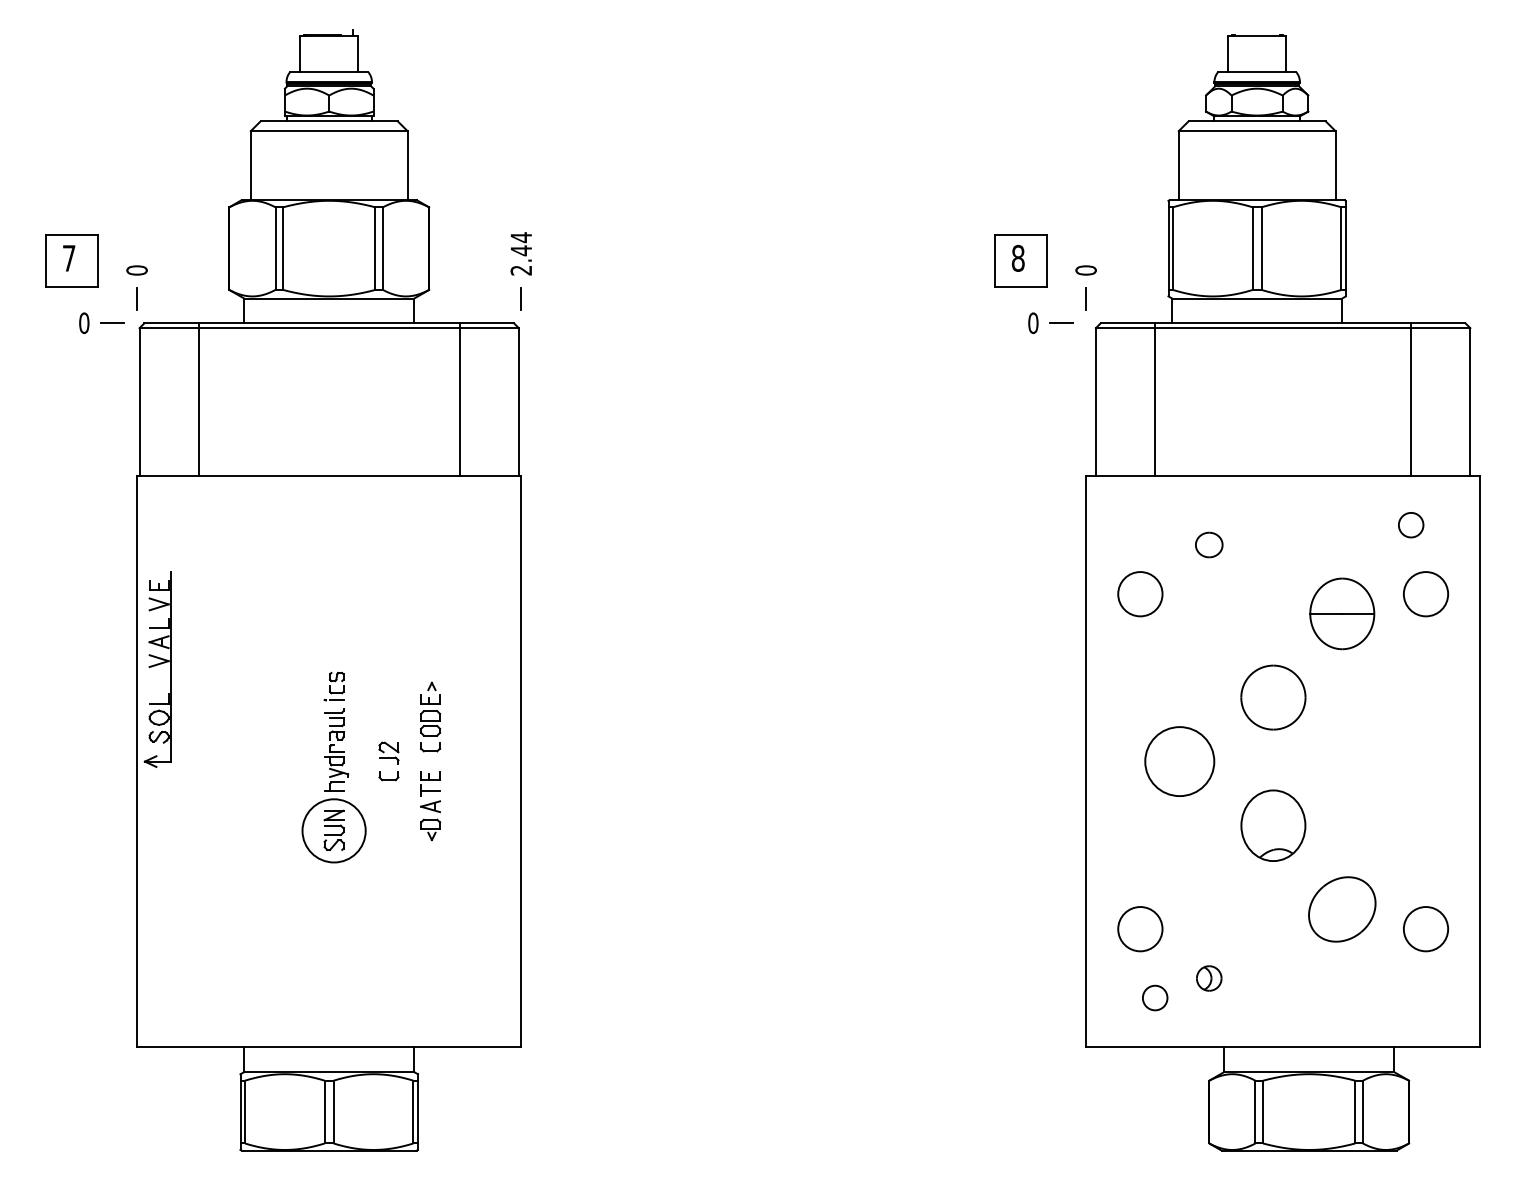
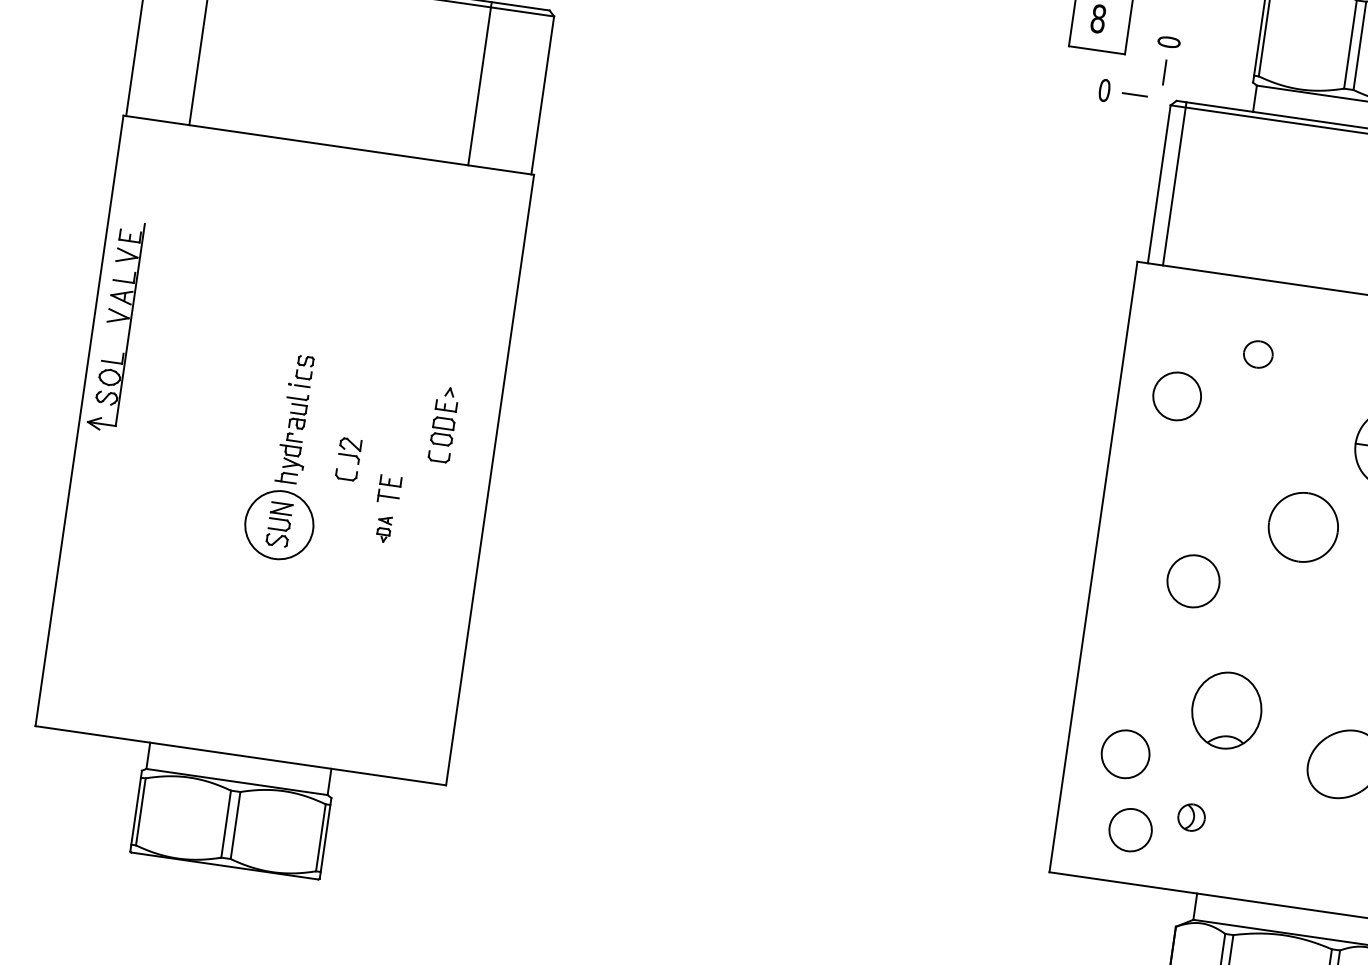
line: (1155, 399) -> (1175, 183), moved
part: (430, 716) -> (443, 424), moved
circle: (1179, 761) -> (1193, 581), size x0.7
part: (430, 820) -> (383, 528), size x0.6
part: (1273, 825) -> (1226, 710), moved
circle: (1155, 997) -> (1131, 829), size x1.6

